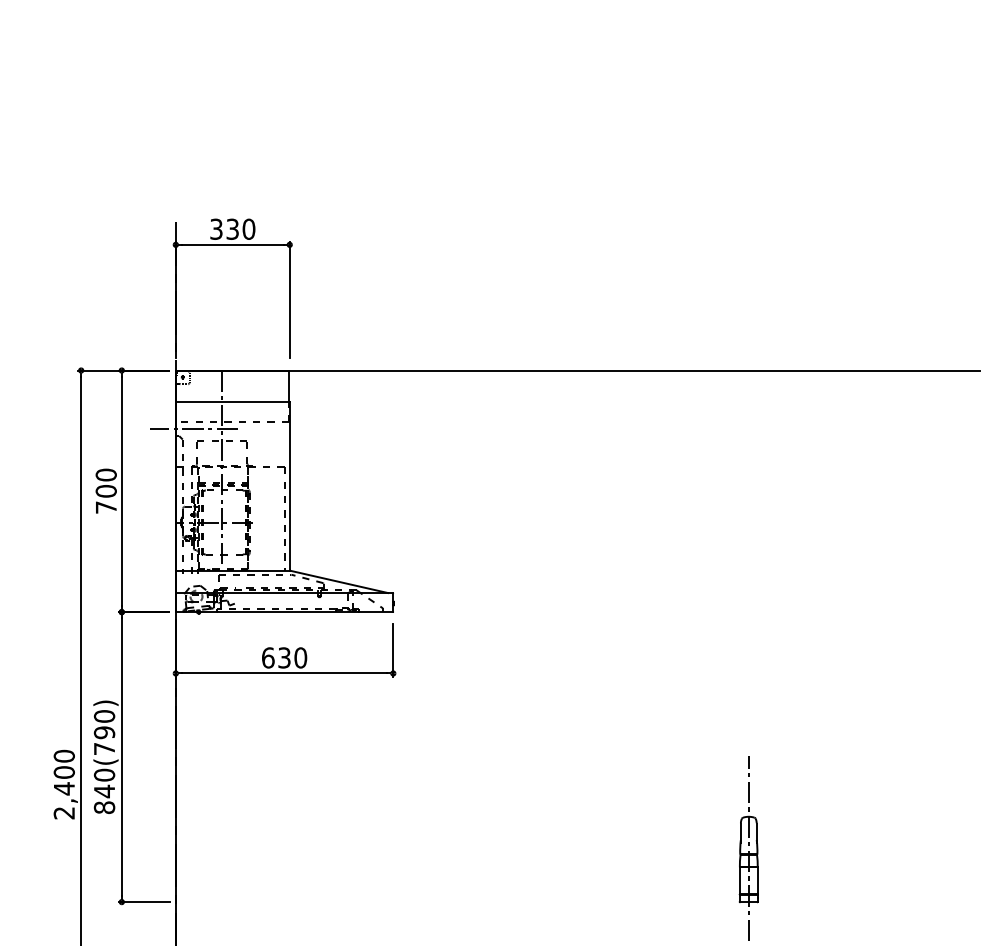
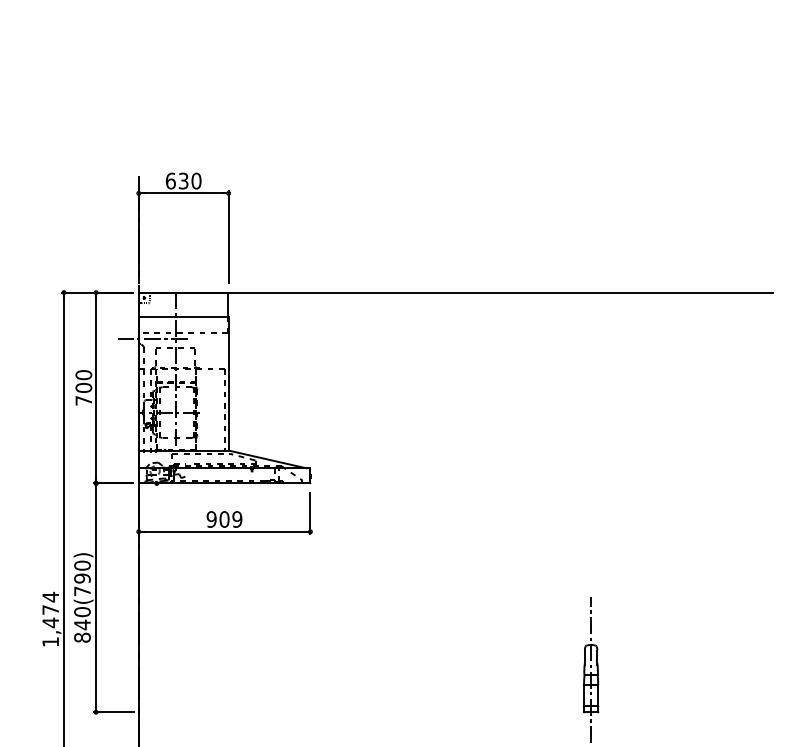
text: (216, 228) -> (170, 180), 330 -> 630
text: (284, 657) -> (224, 519), 630 -> 909
text: (63, 784) -> (50, 619), 2,400 -> 1,474

